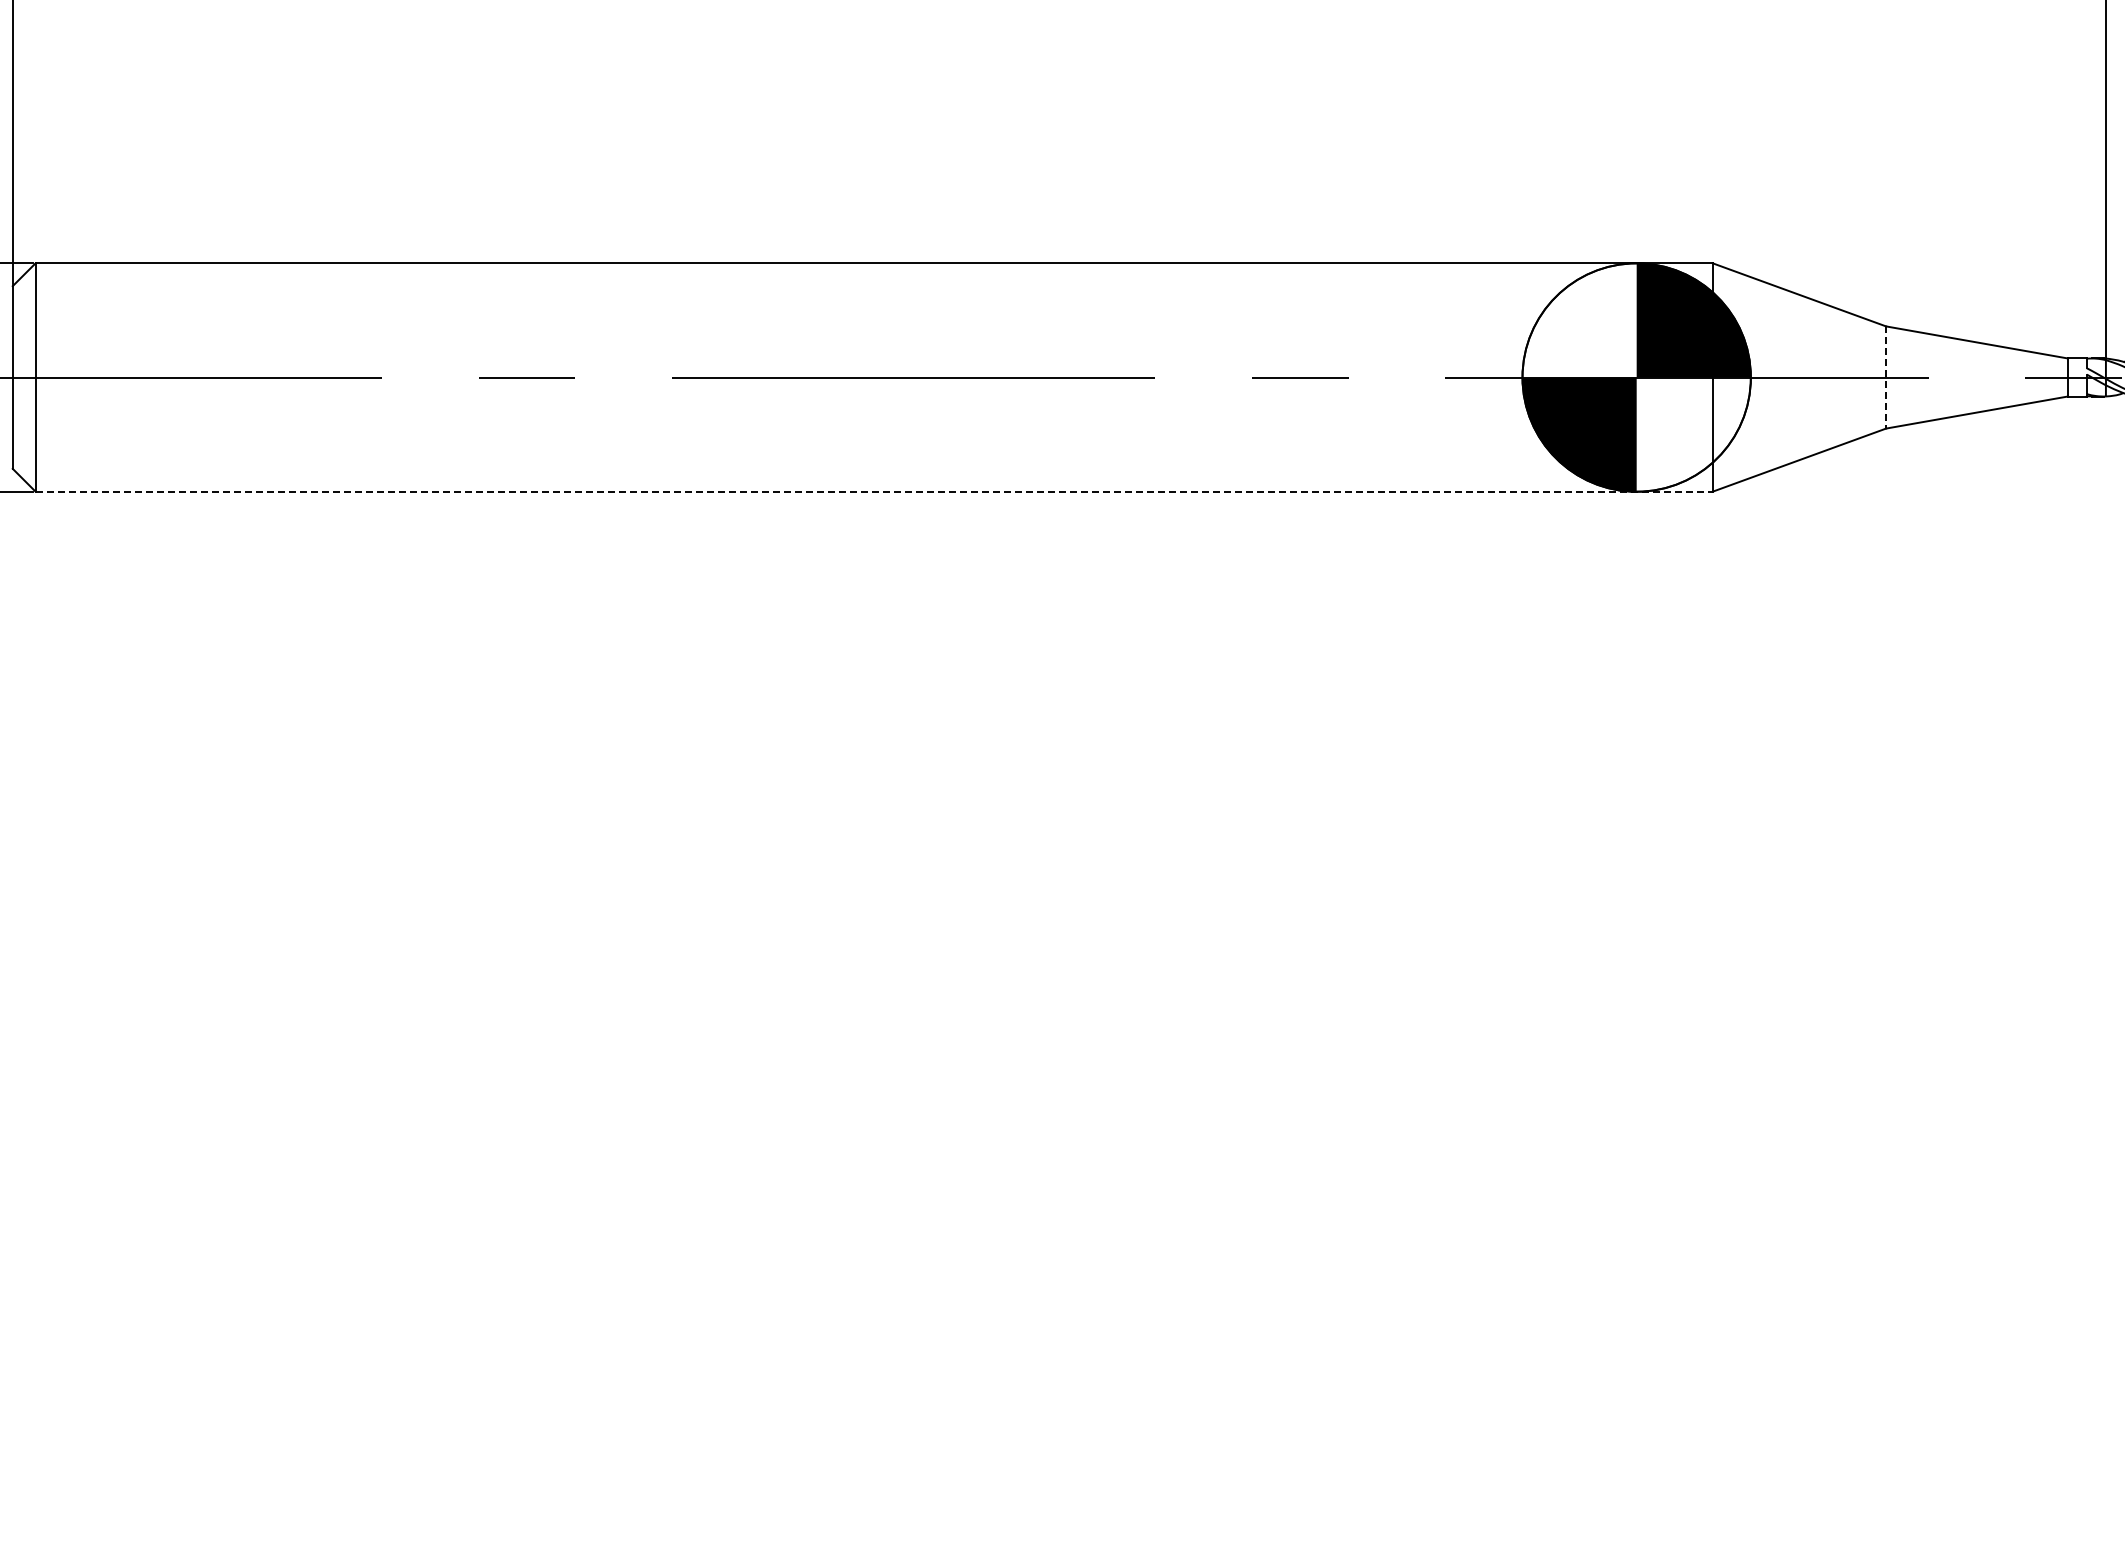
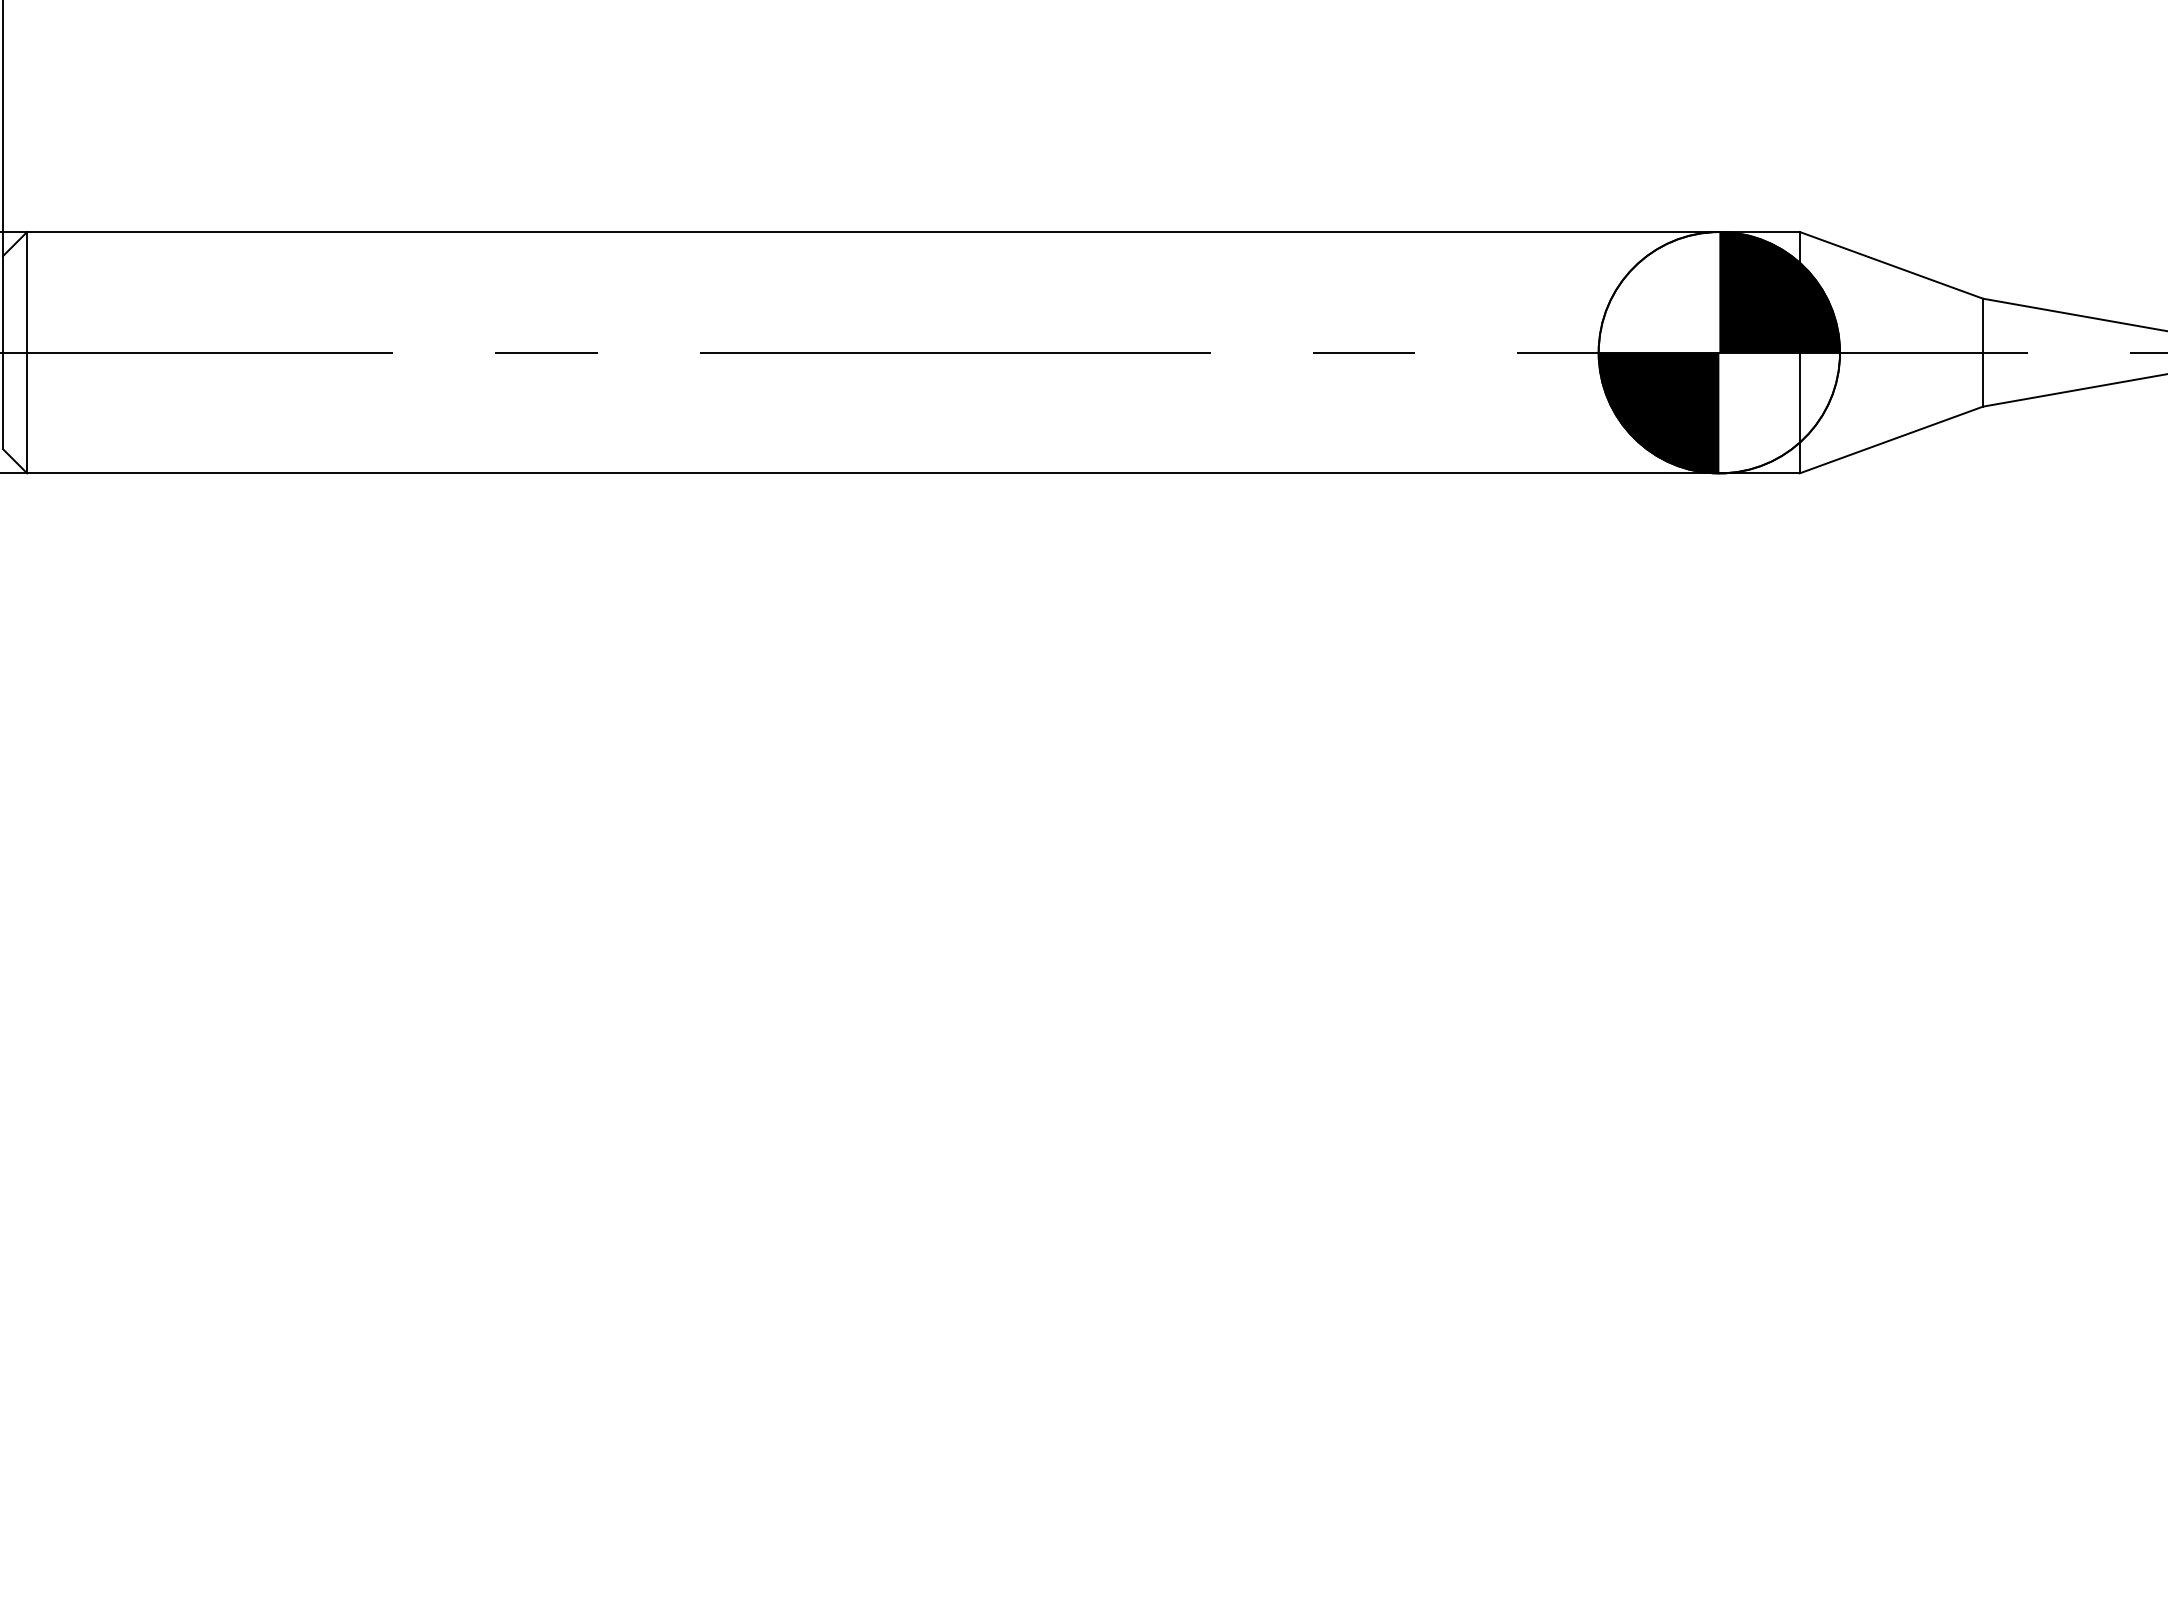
line: (1886, 378) -> (1983, 353), dashed -> solid
line: (874, 491) -> (913, 473), dashed -> solid

